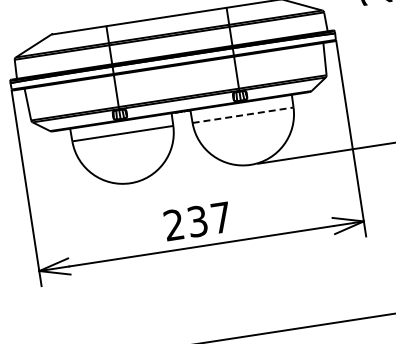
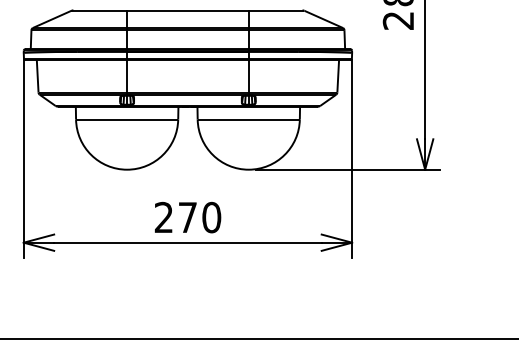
line: (243, 115) -> (249, 119), dashed -> solid
text: (209, 219) -> (199, 217), 237 -> 270

